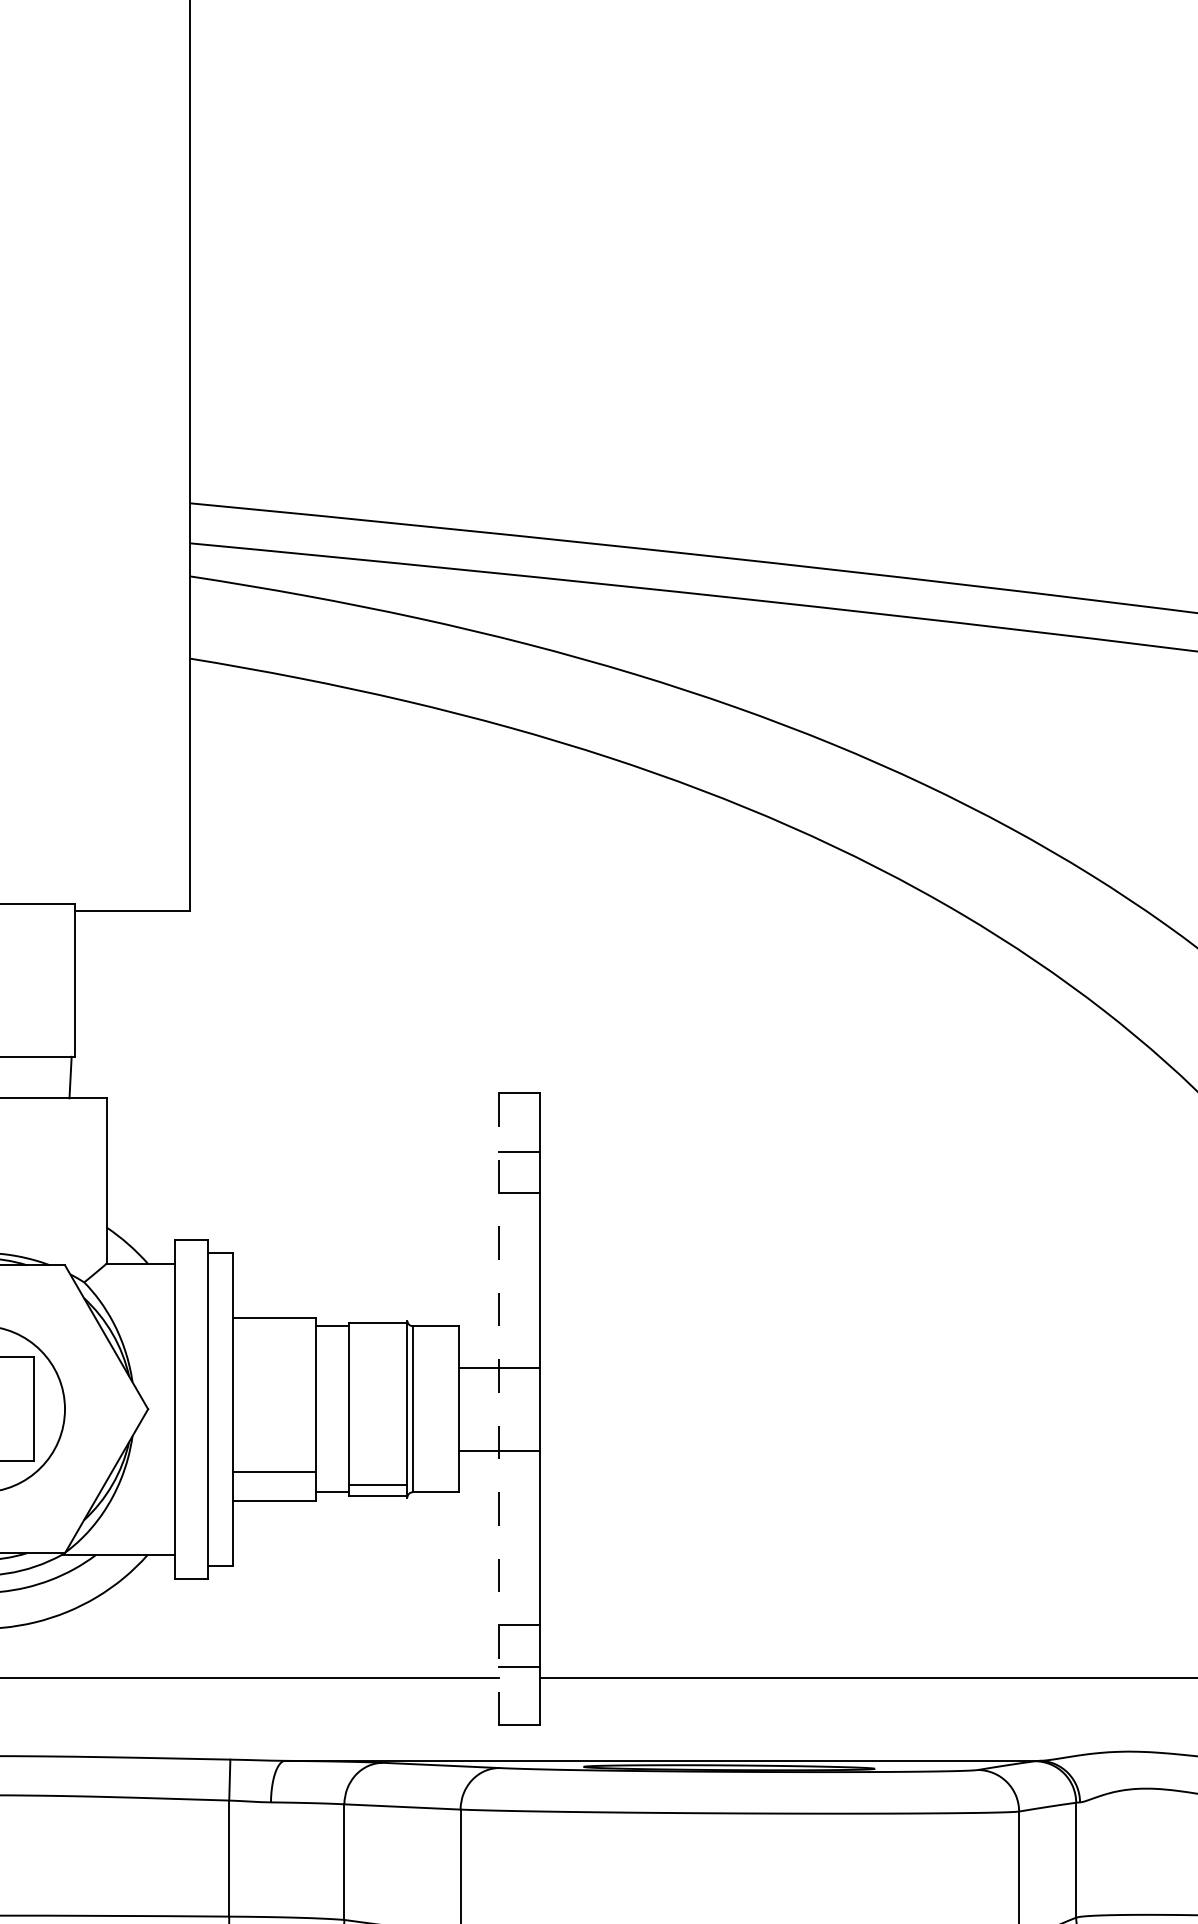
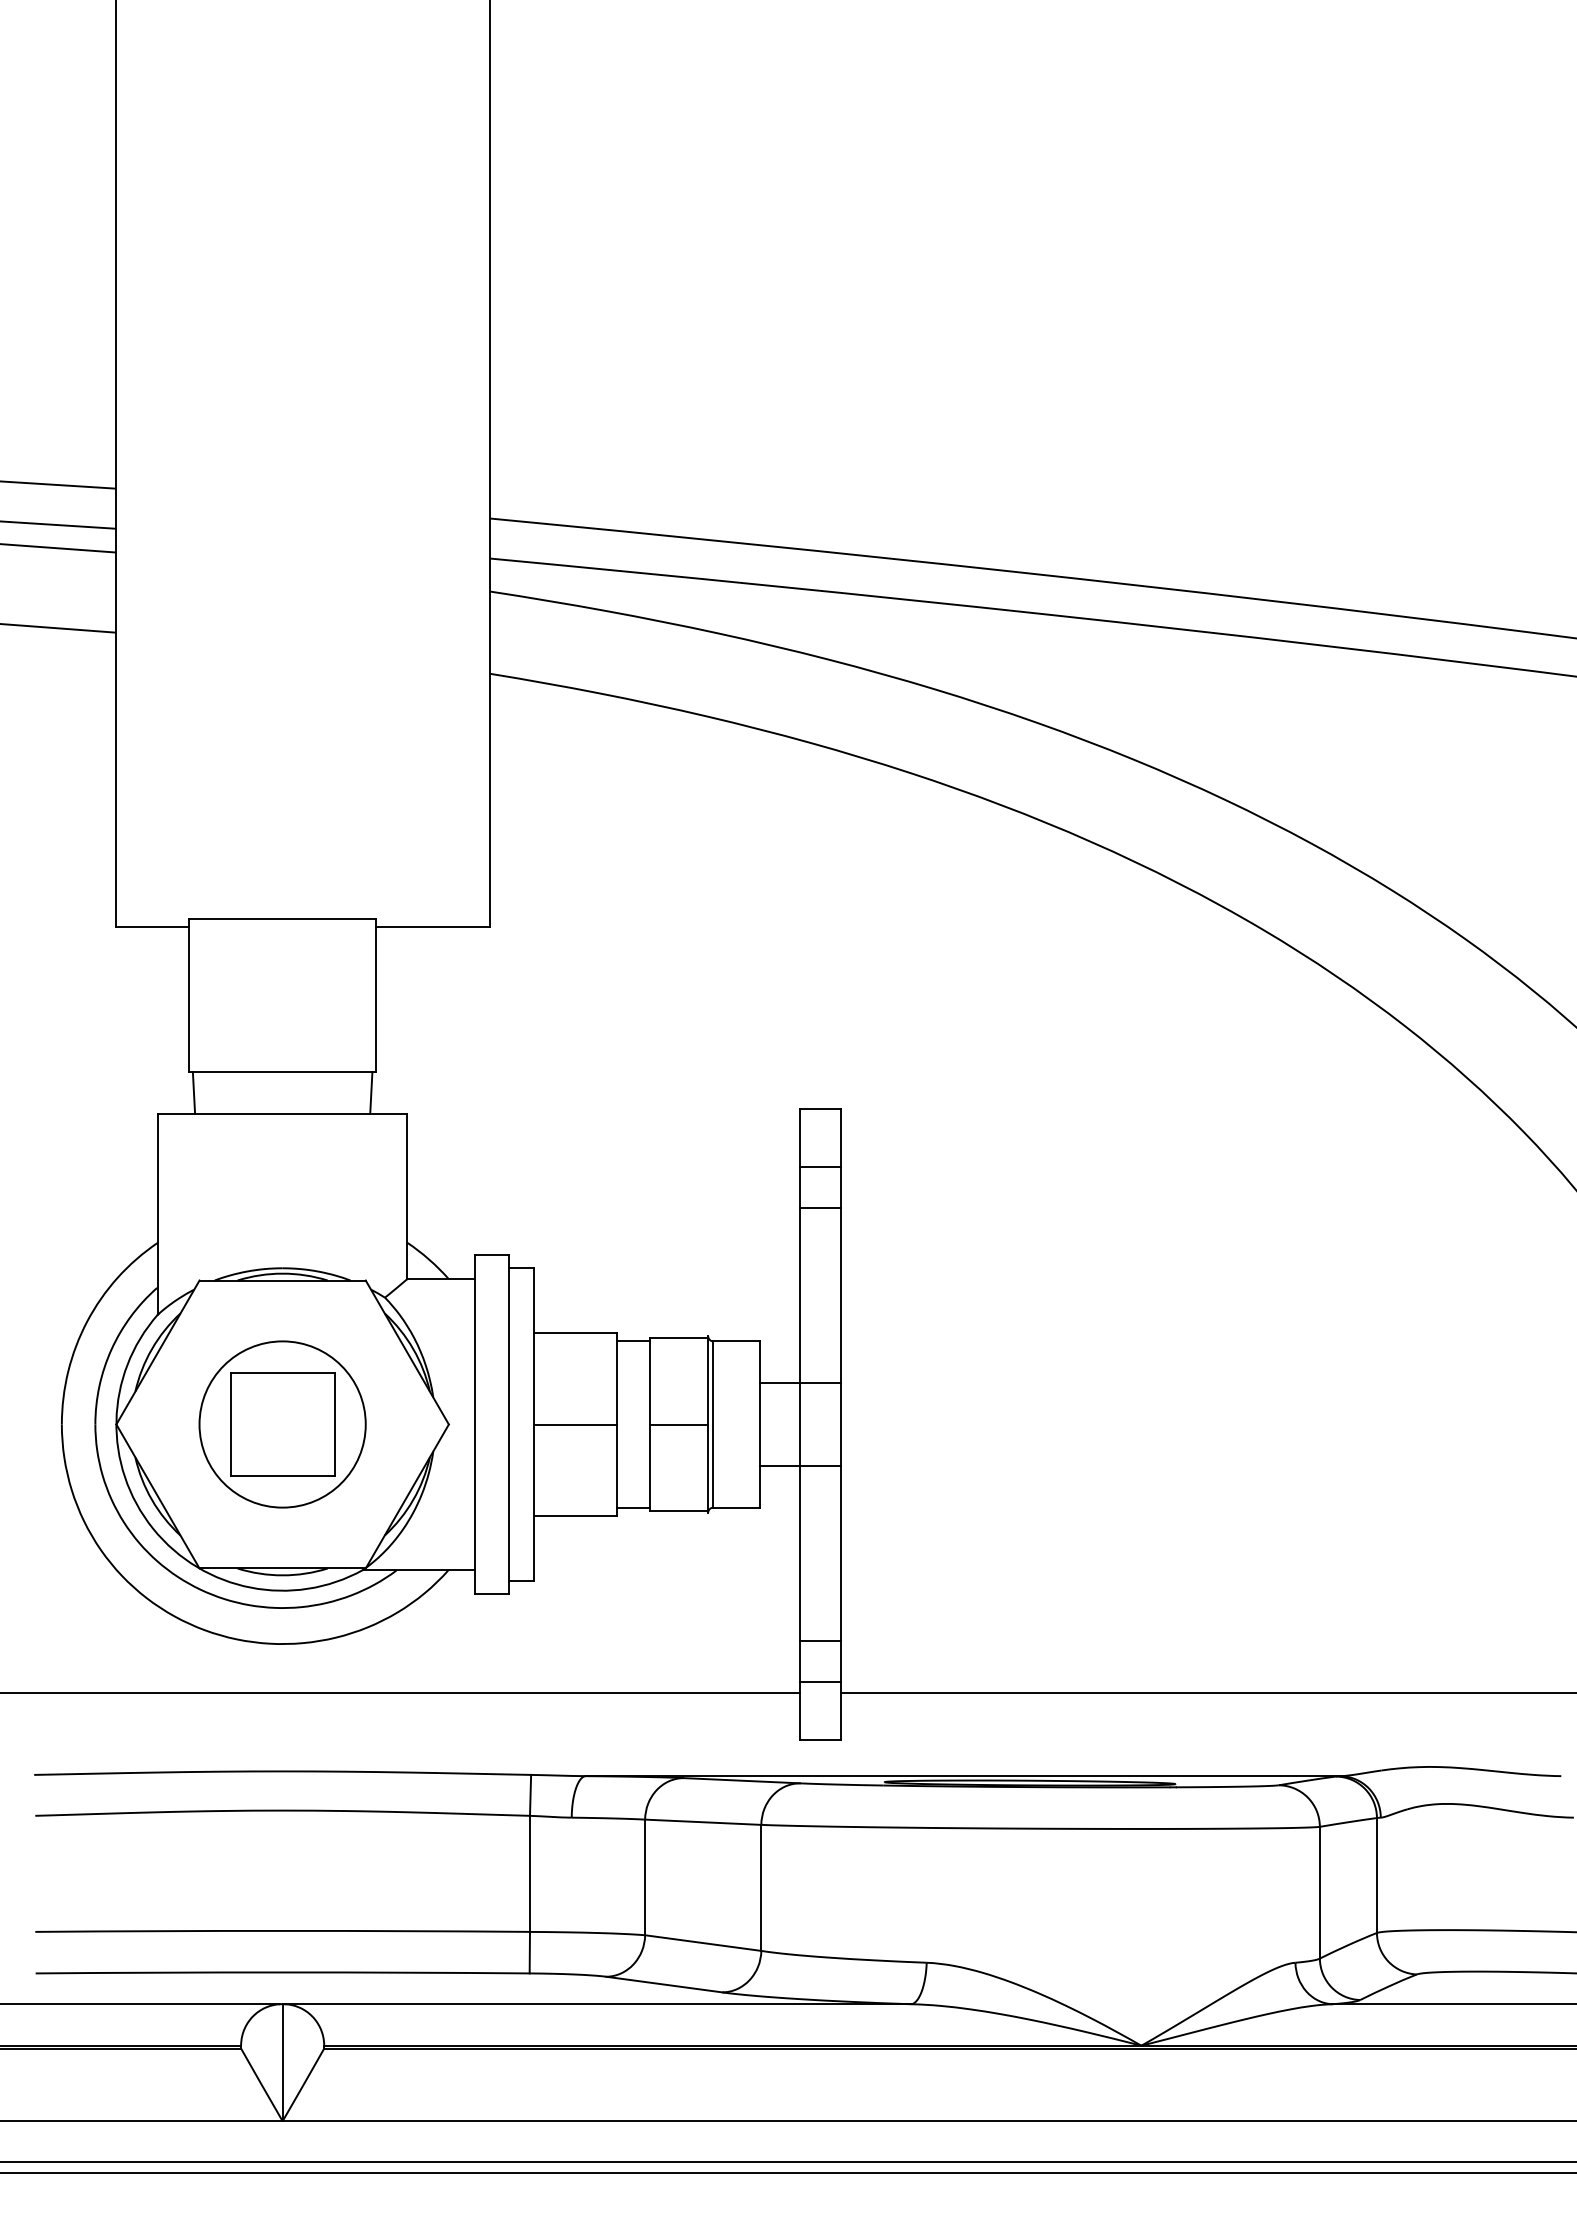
line: (498, 1409) -> (799, 1424), dashed -> solid
line: (273, 1472) -> (574, 1424), moved
line: (378, 1485) -> (679, 1424), moved

